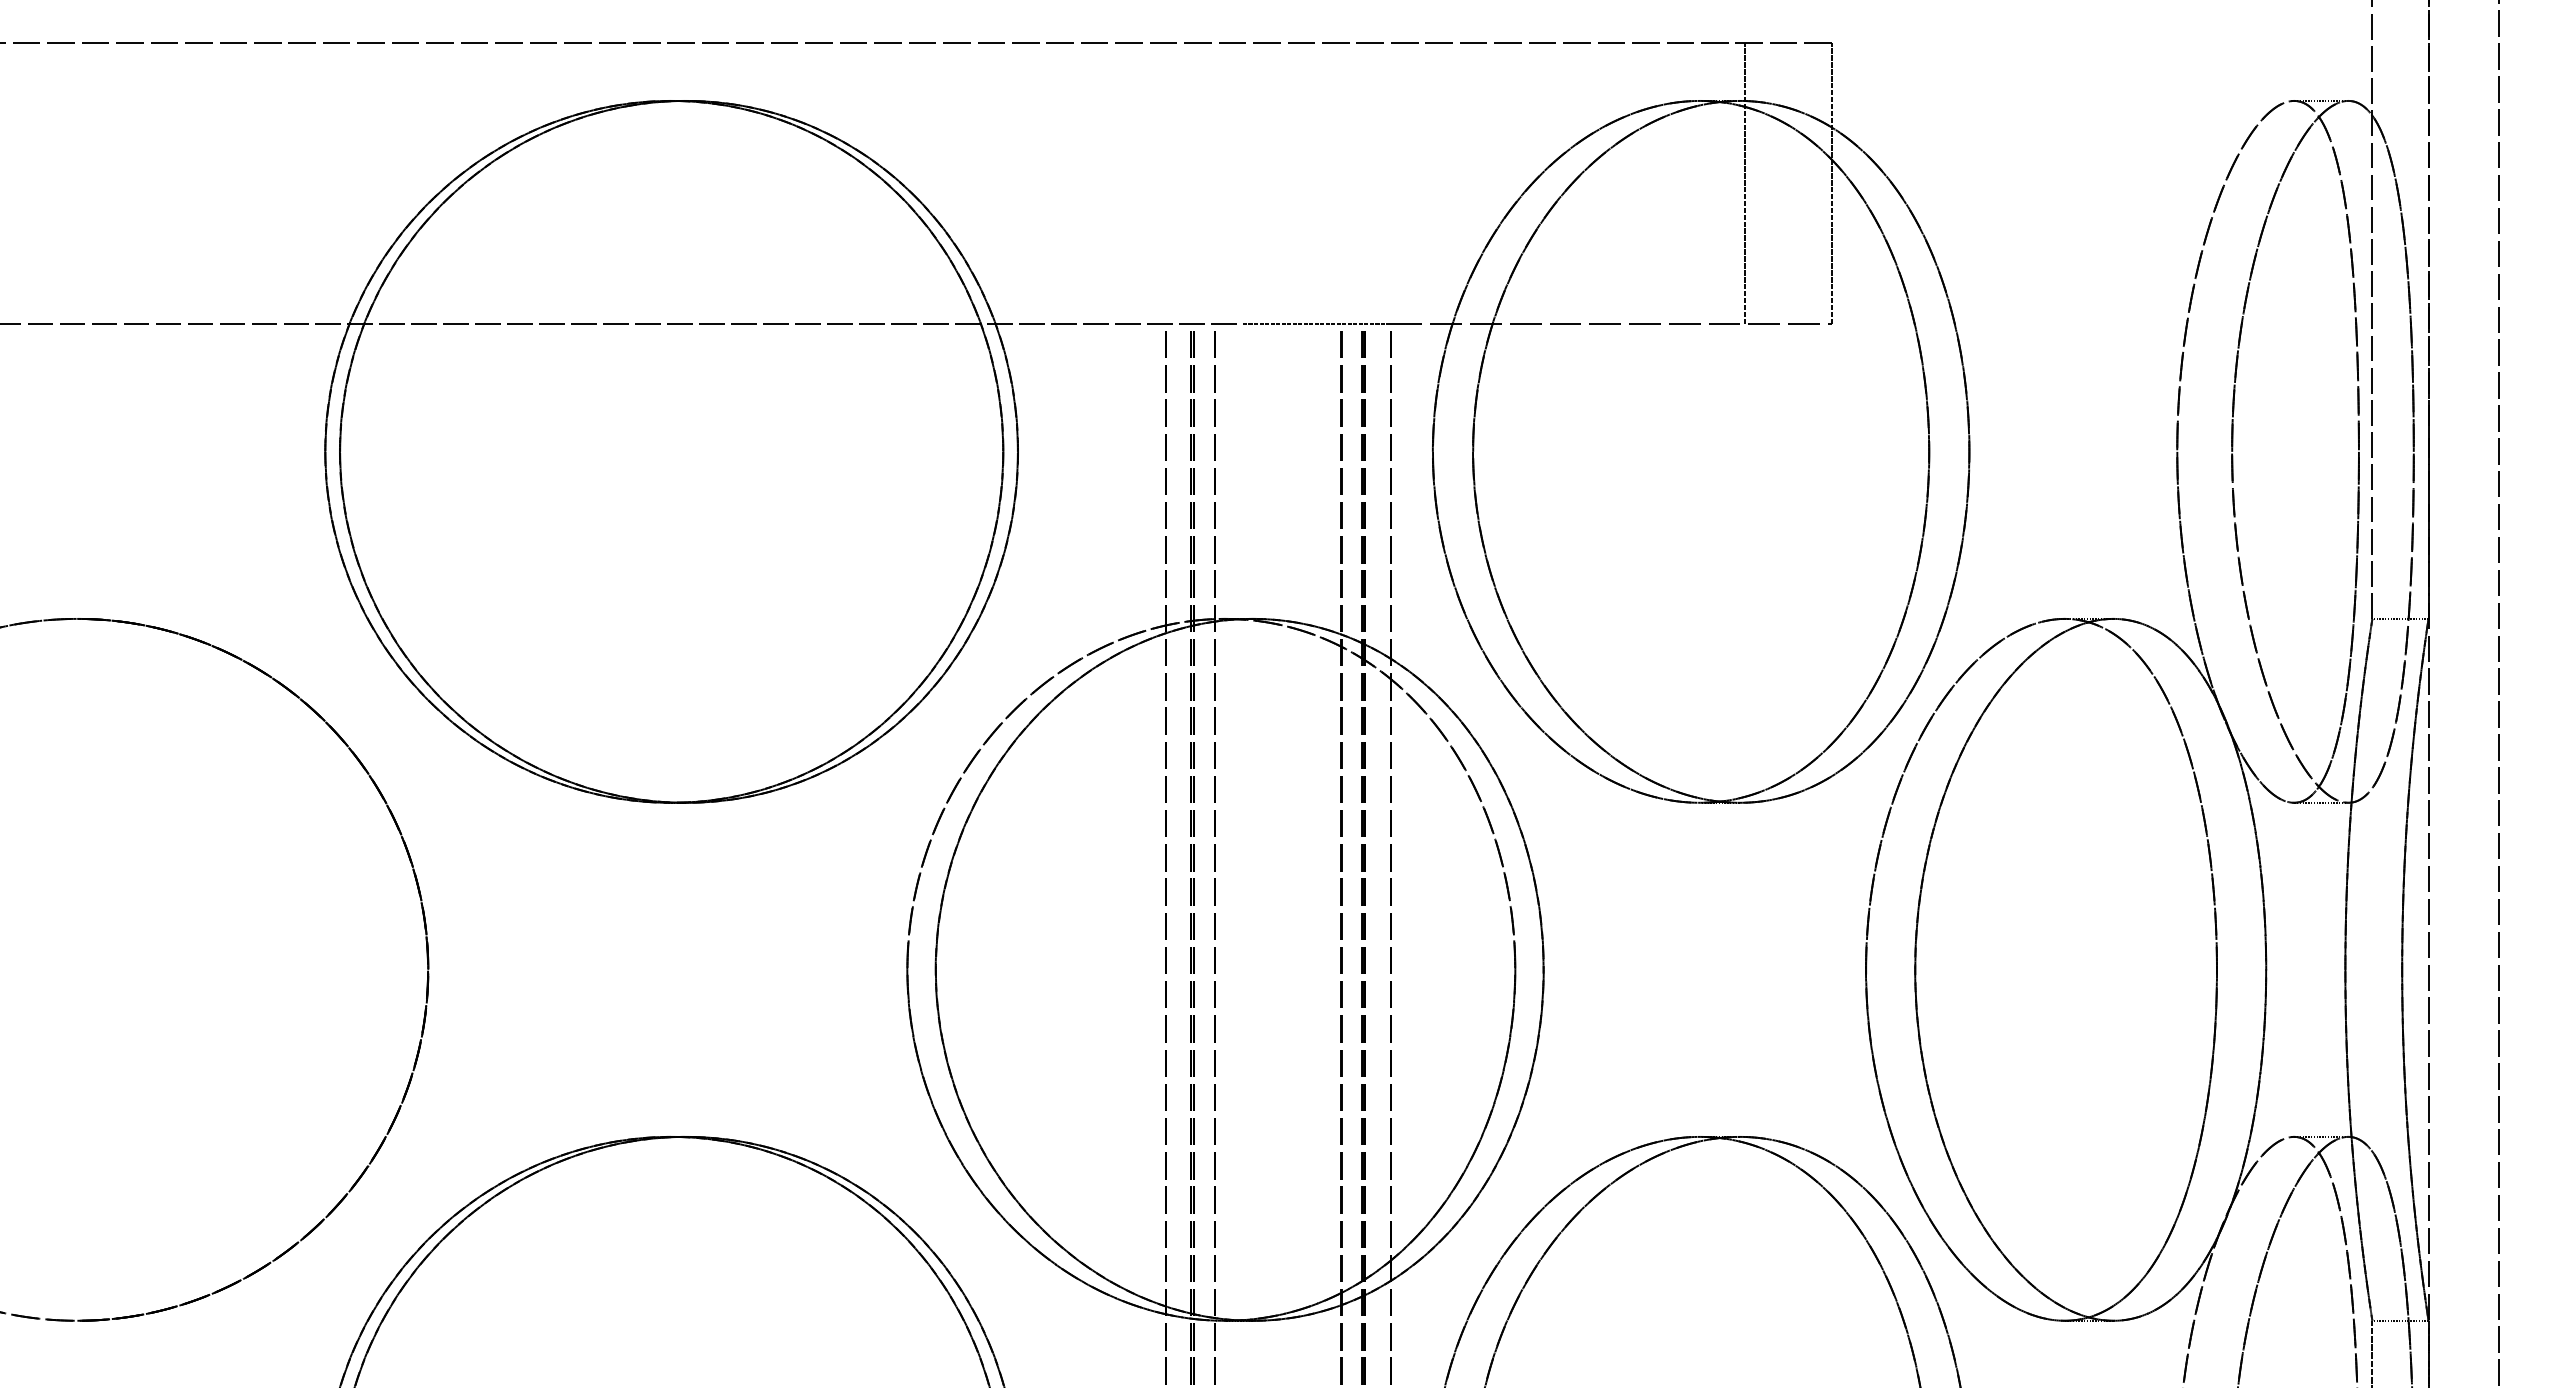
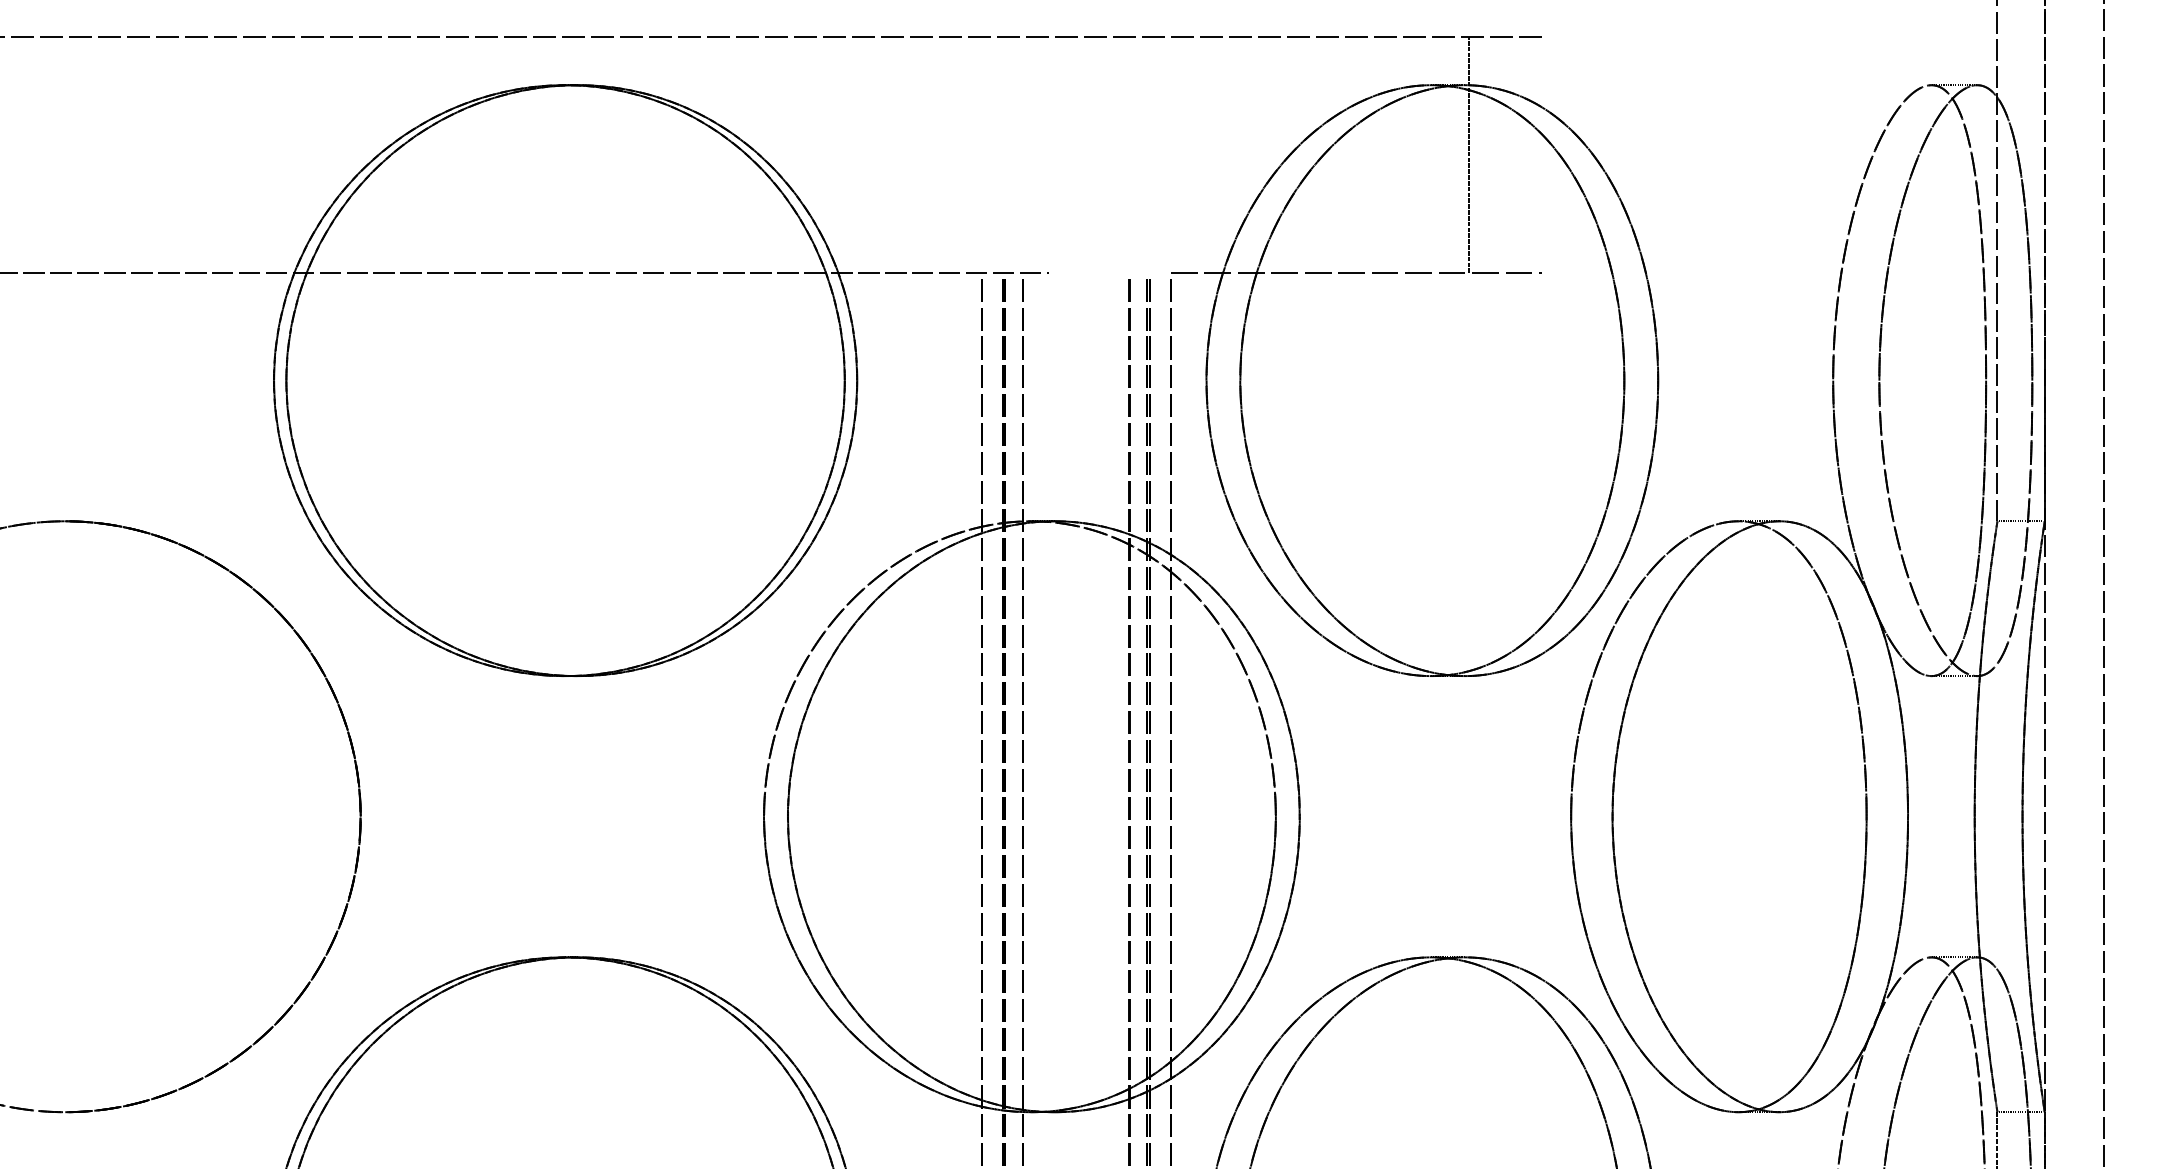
line: (1831, 183) -> (1542, 154), removed
line: (1318, 324) -> (1110, 273), removed

